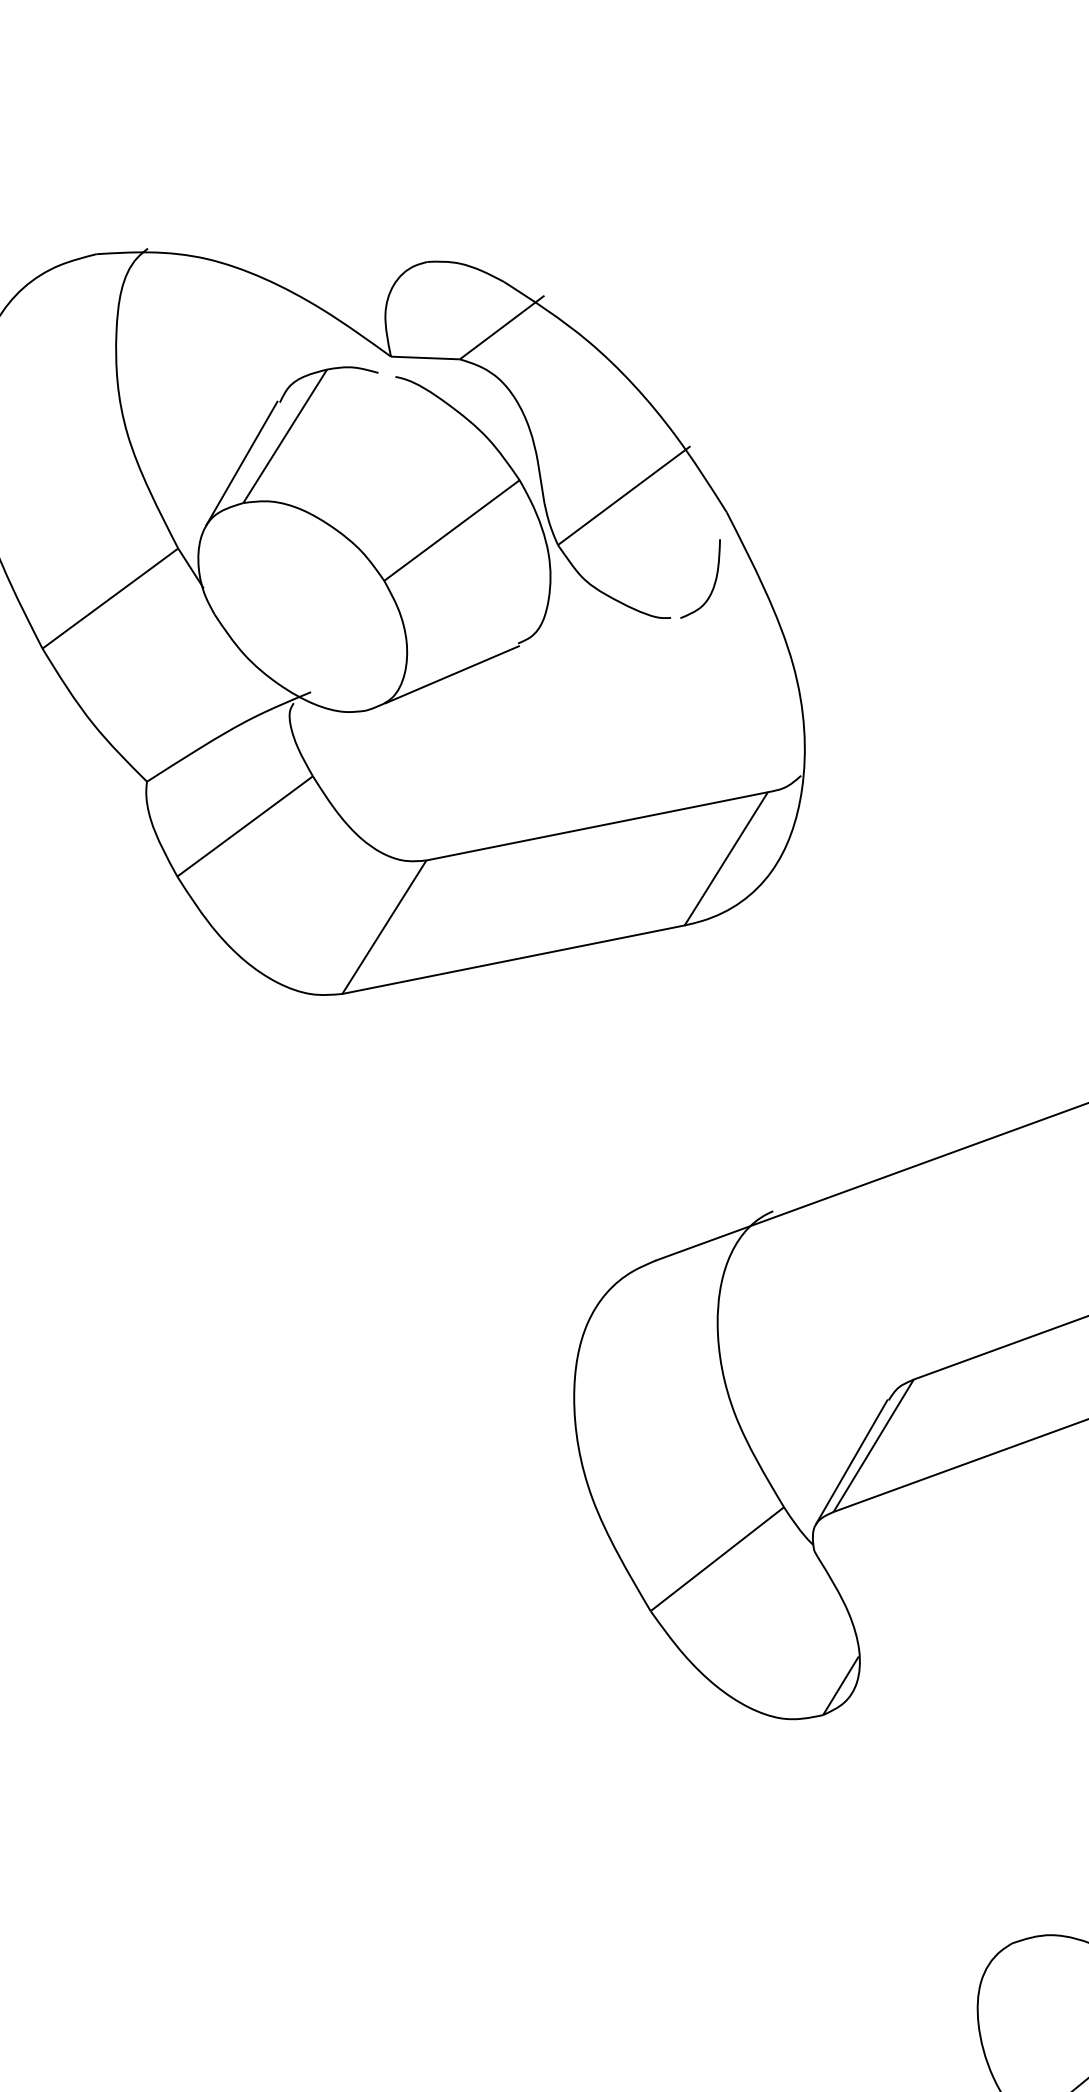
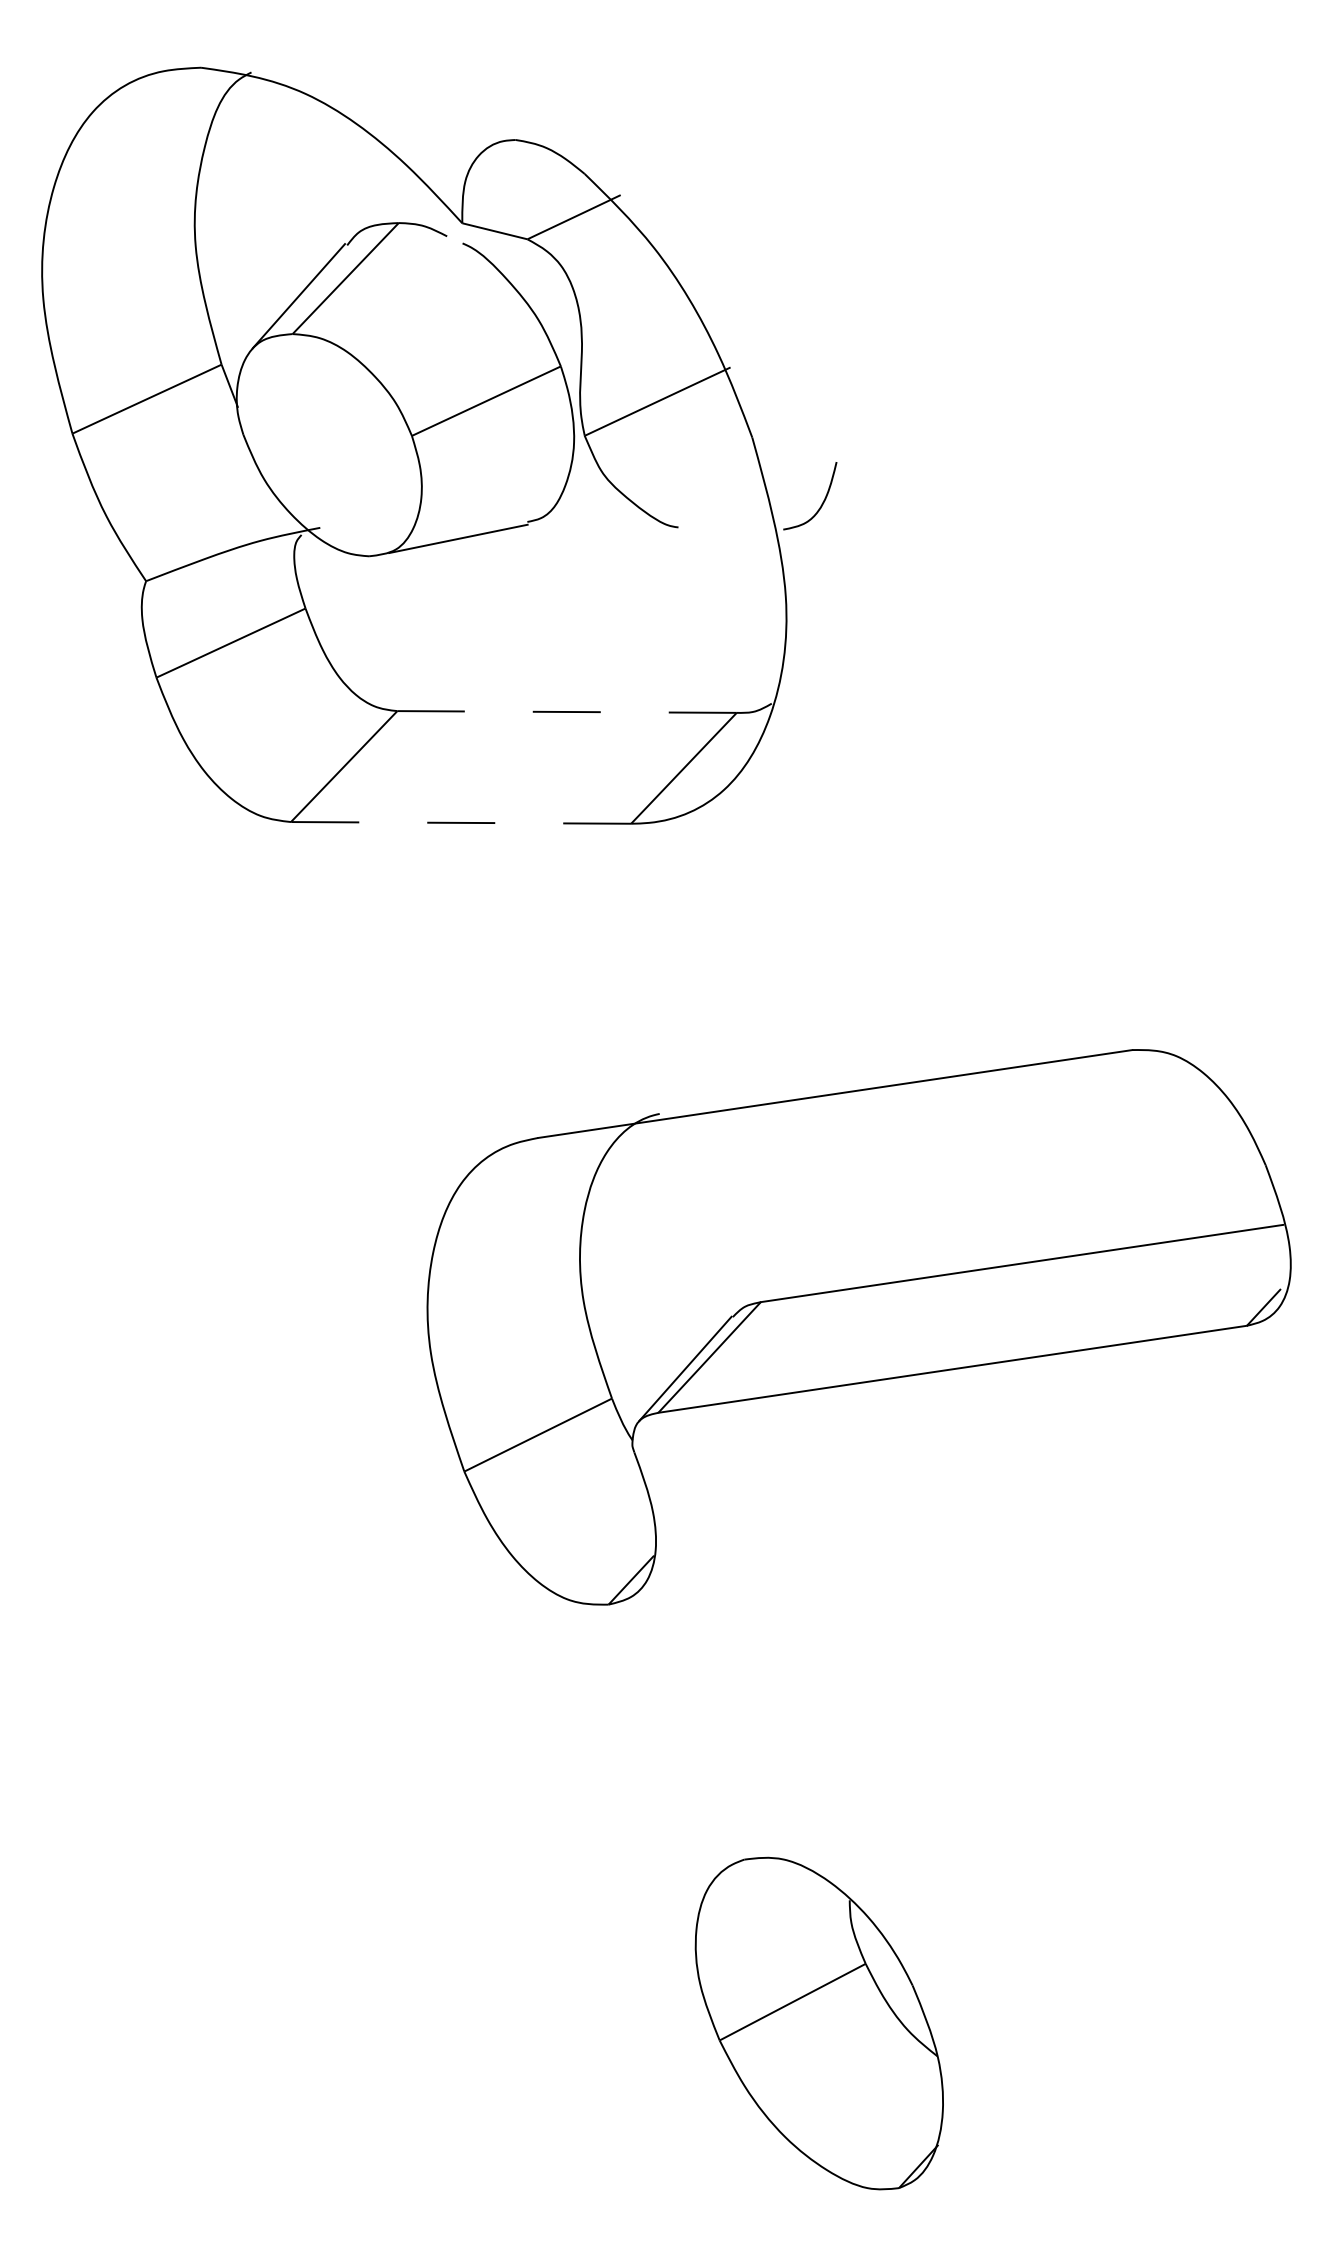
curve: (713, 584) -> (821, 503), moved
line: (597, 825) -> (567, 711), solid -> dashed
line: (512, 959) -> (460, 822), solid -> dashed

